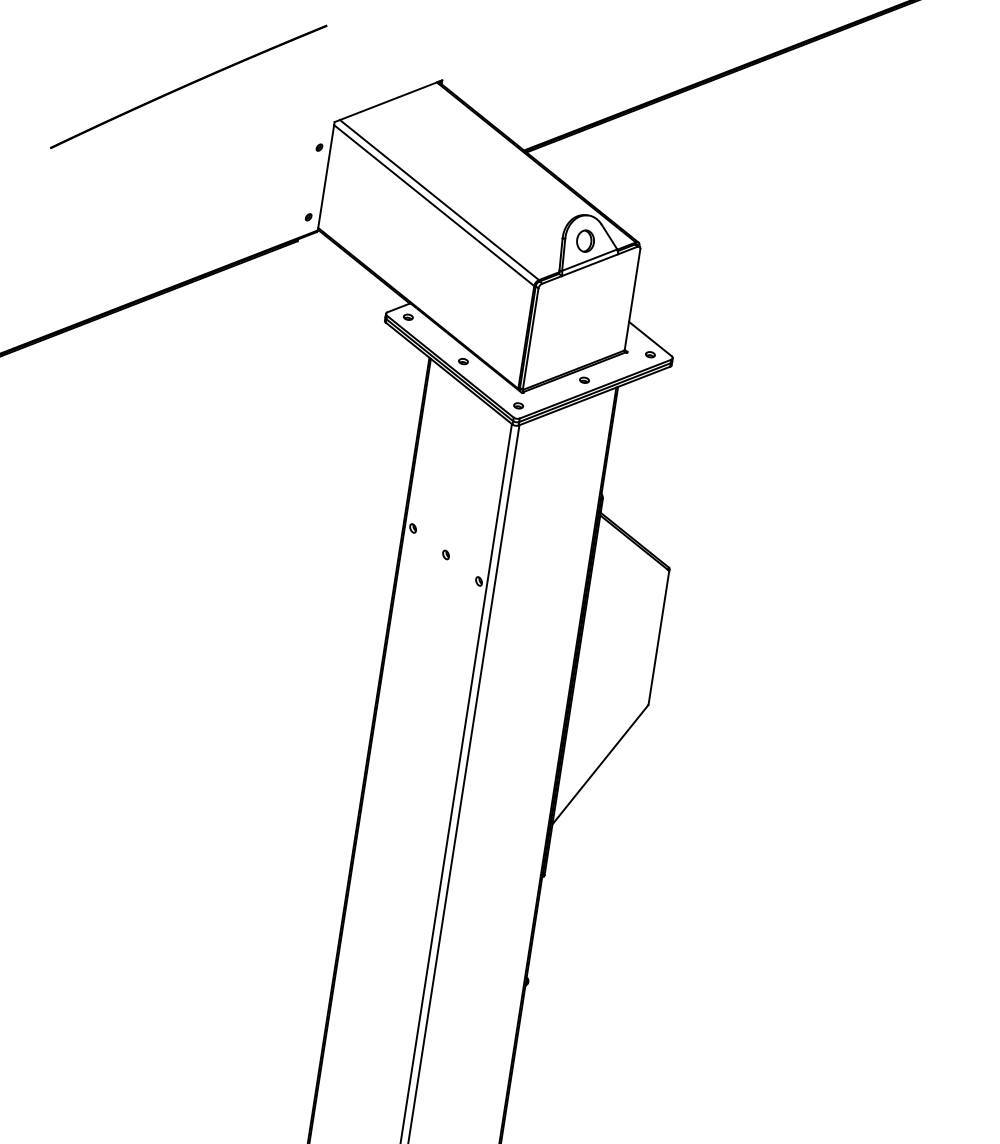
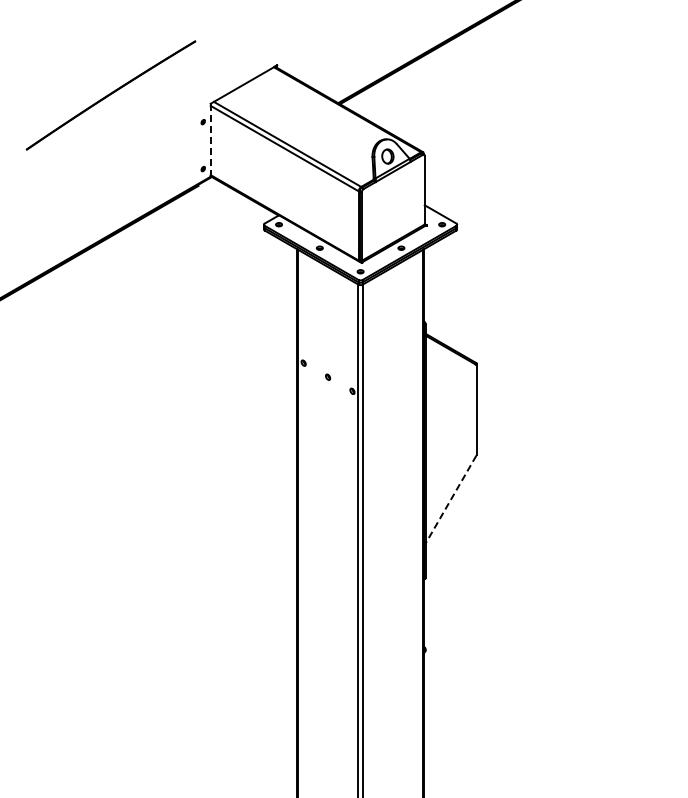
line: (326, 175) -> (210, 139), solid -> dashed
line: (599, 764) -> (450, 499), solid -> dashed

